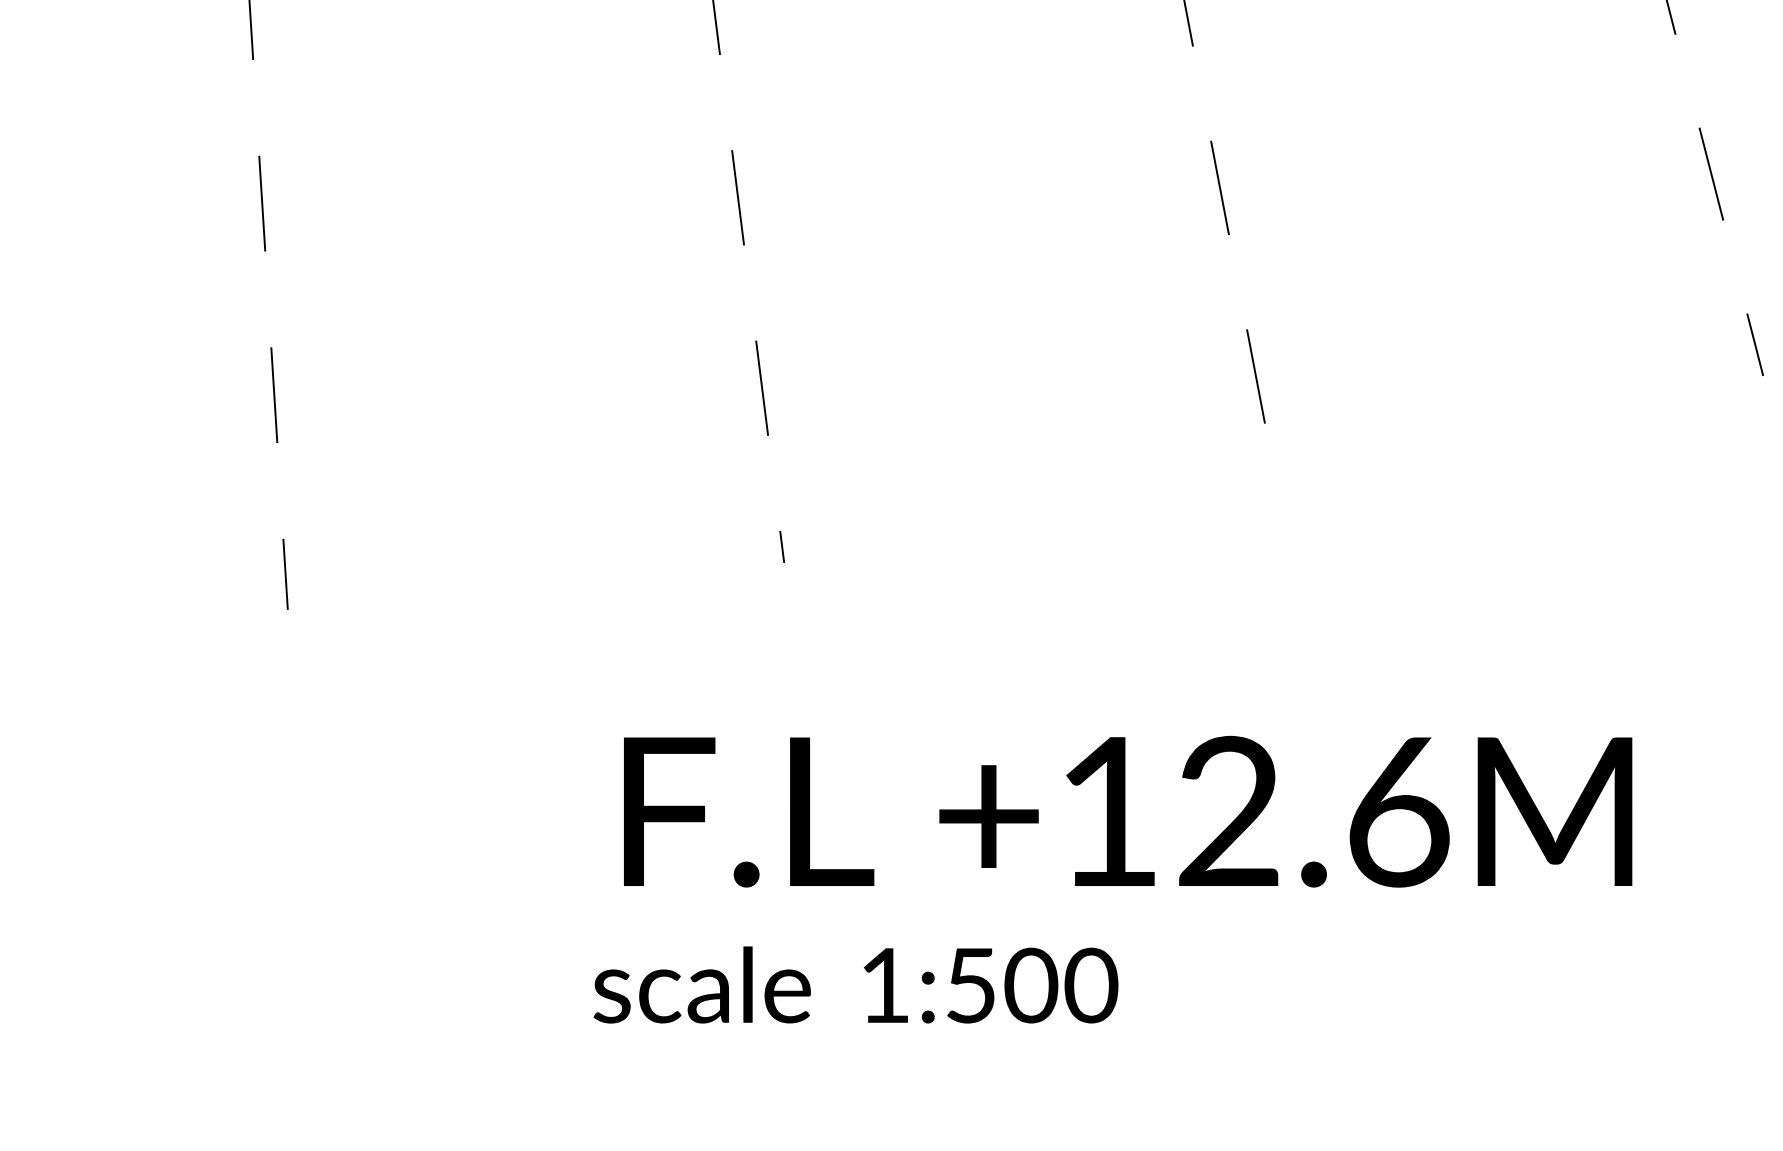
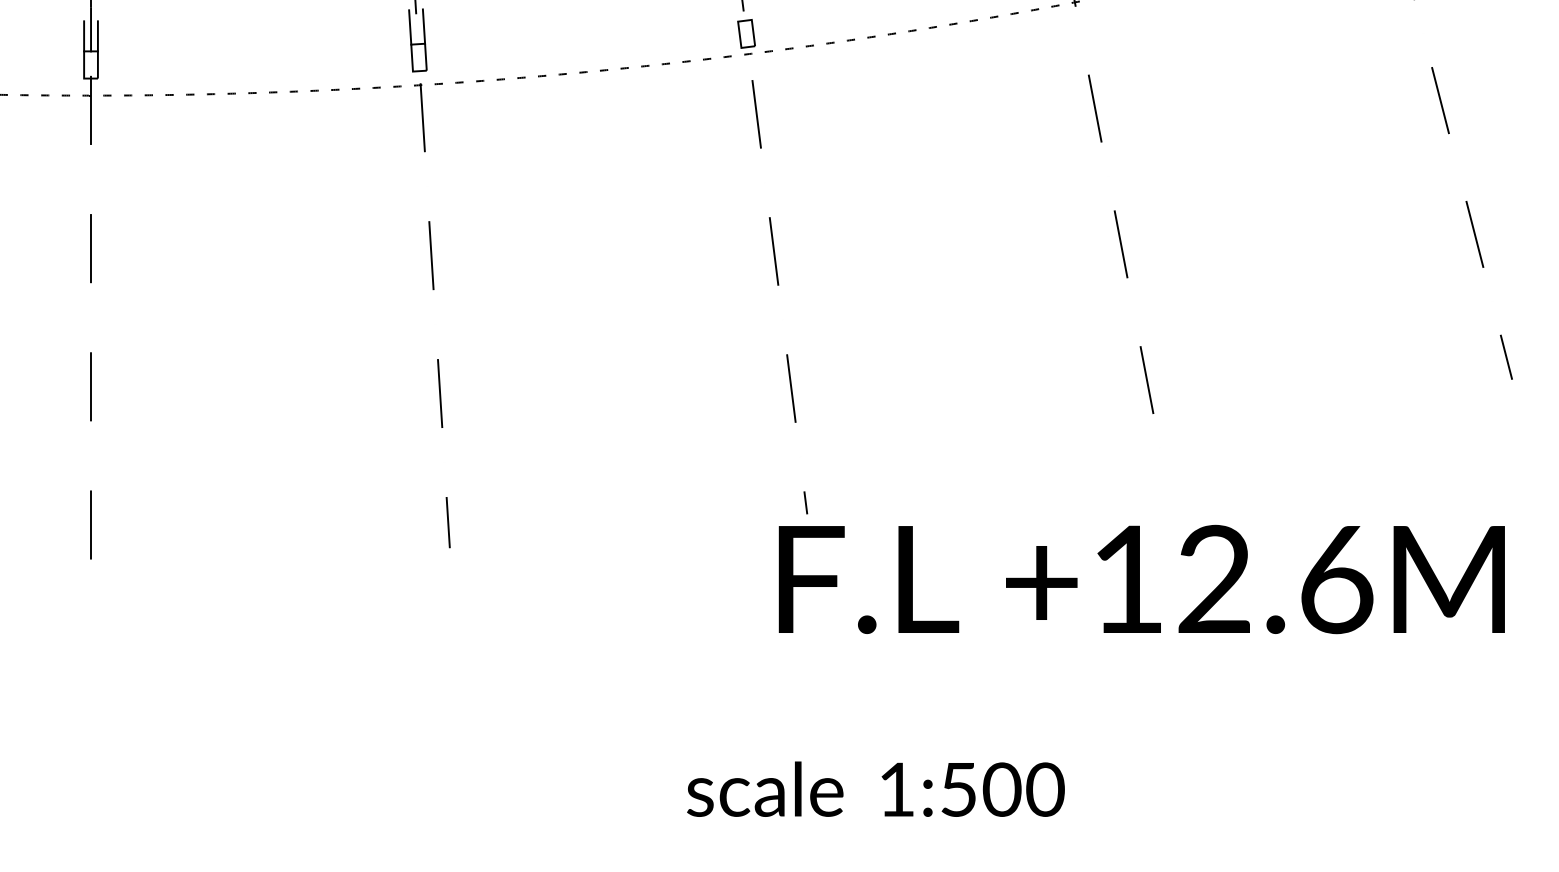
text: (1127, 811) -> (1141, 579), moved
text: (855, 983) -> (875, 788), moved

